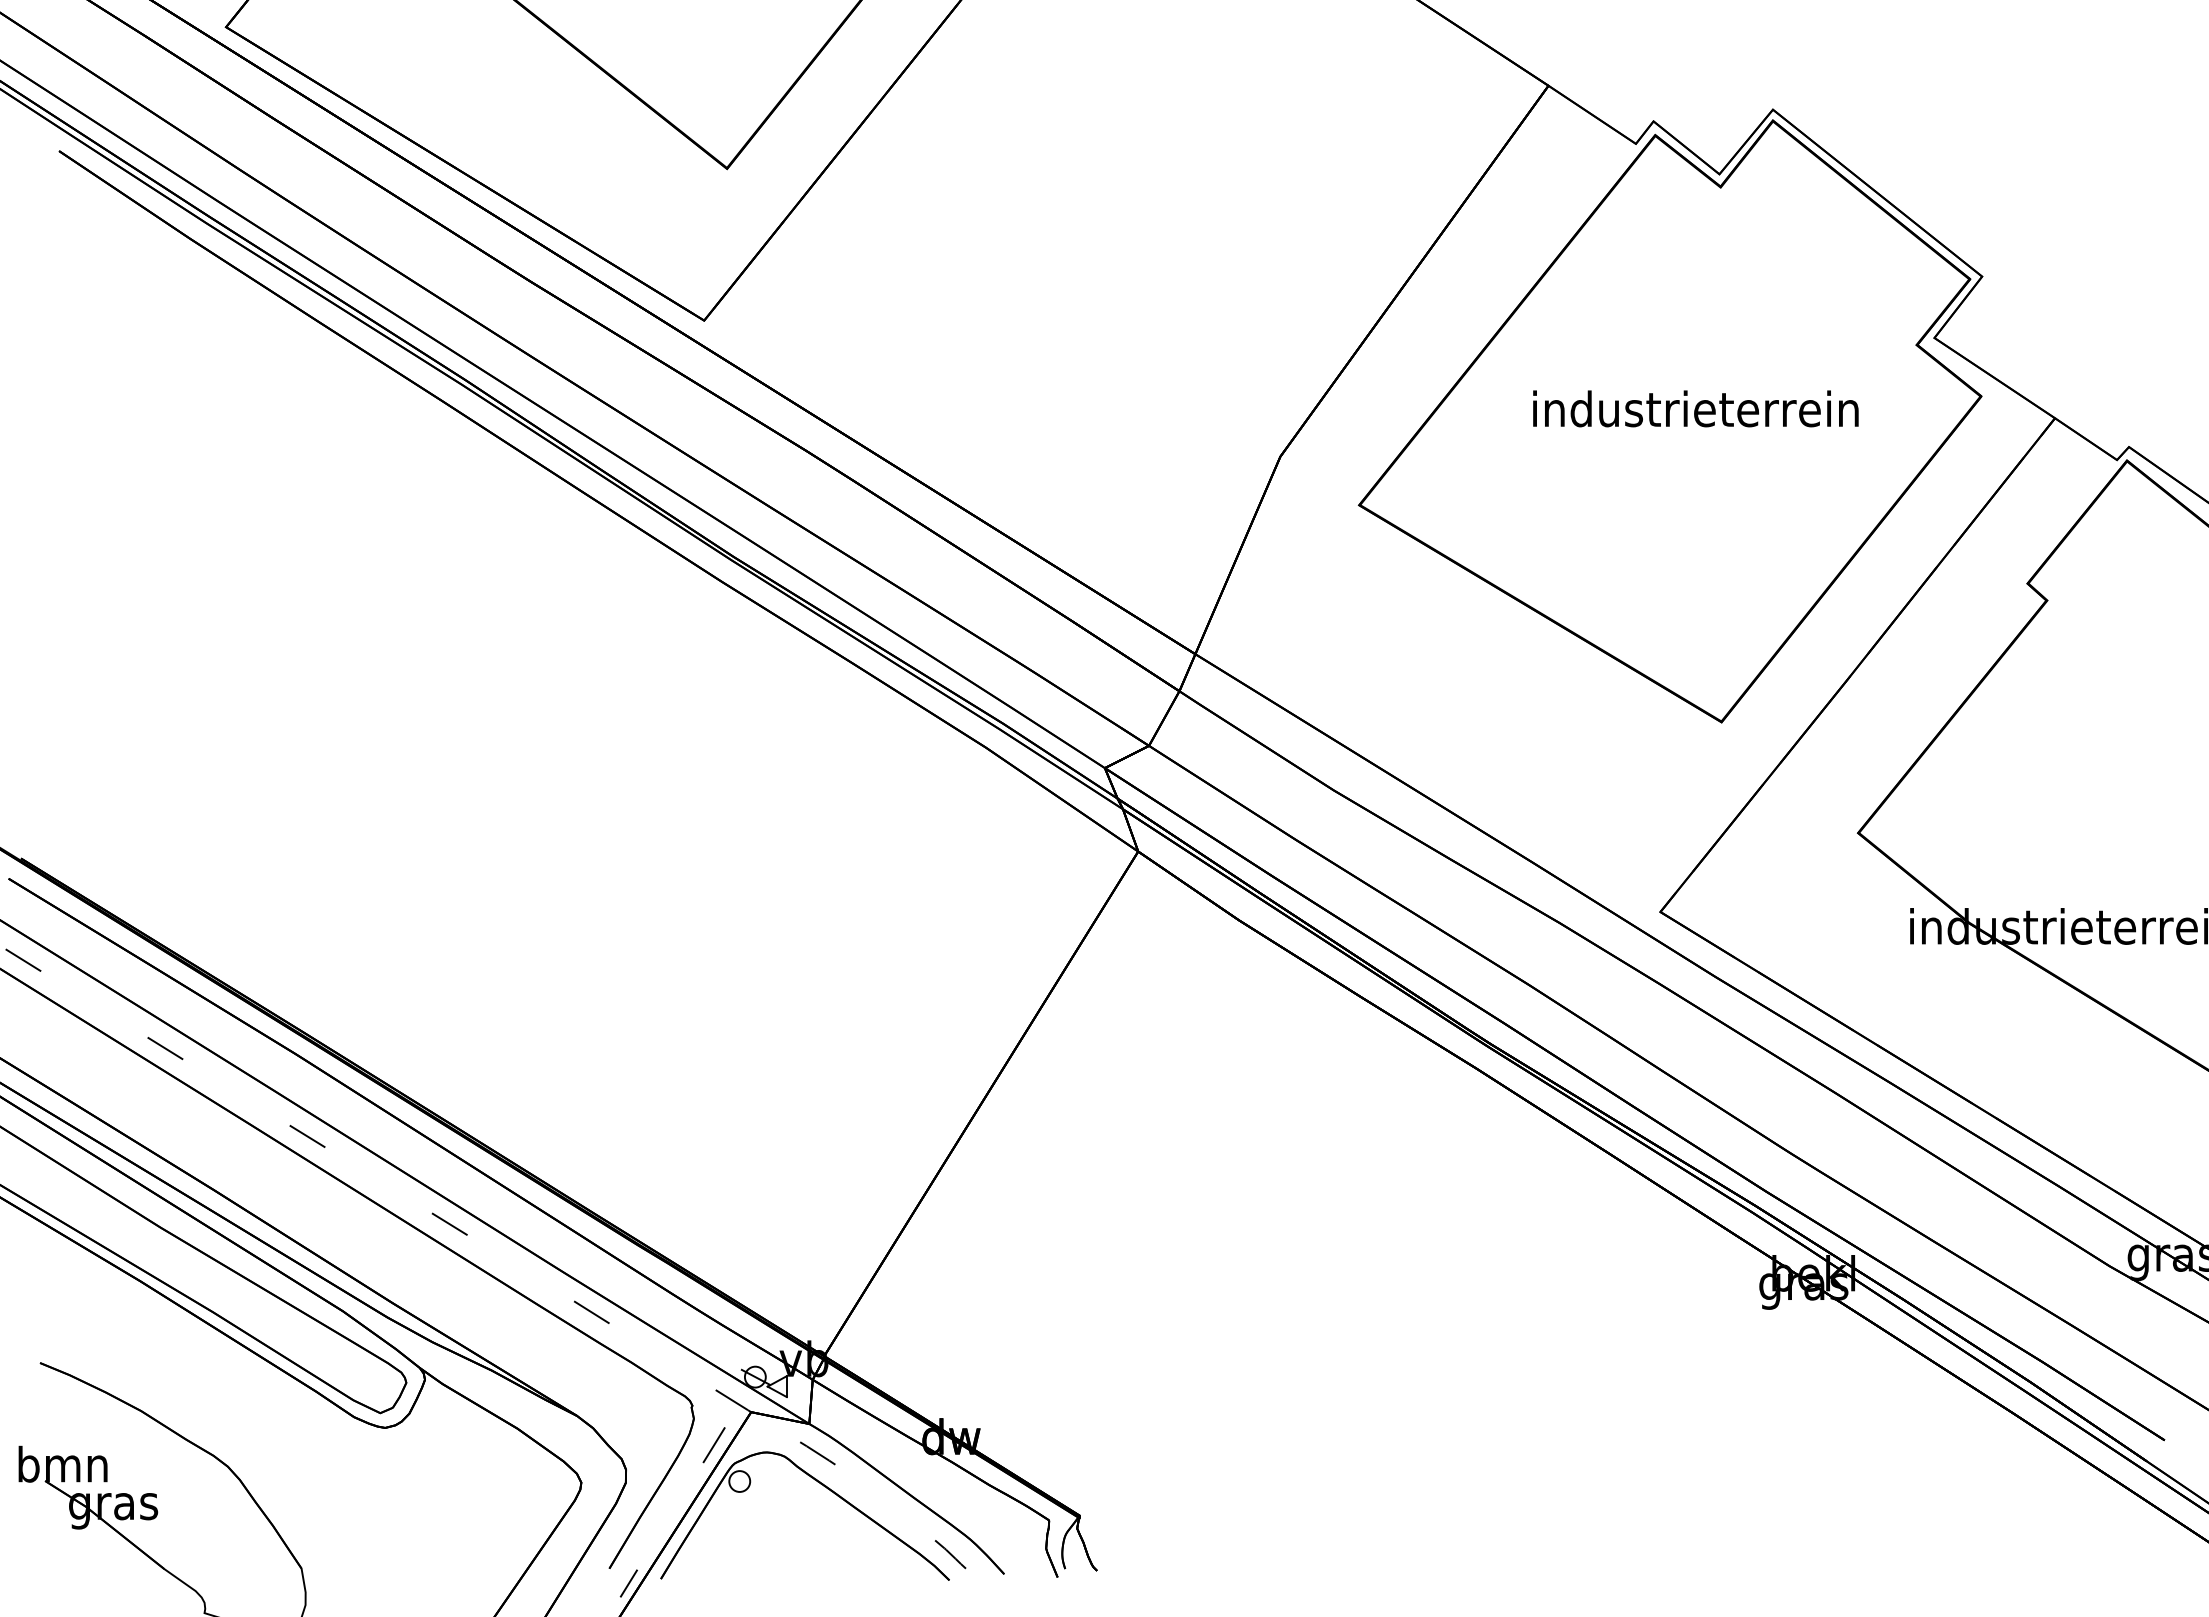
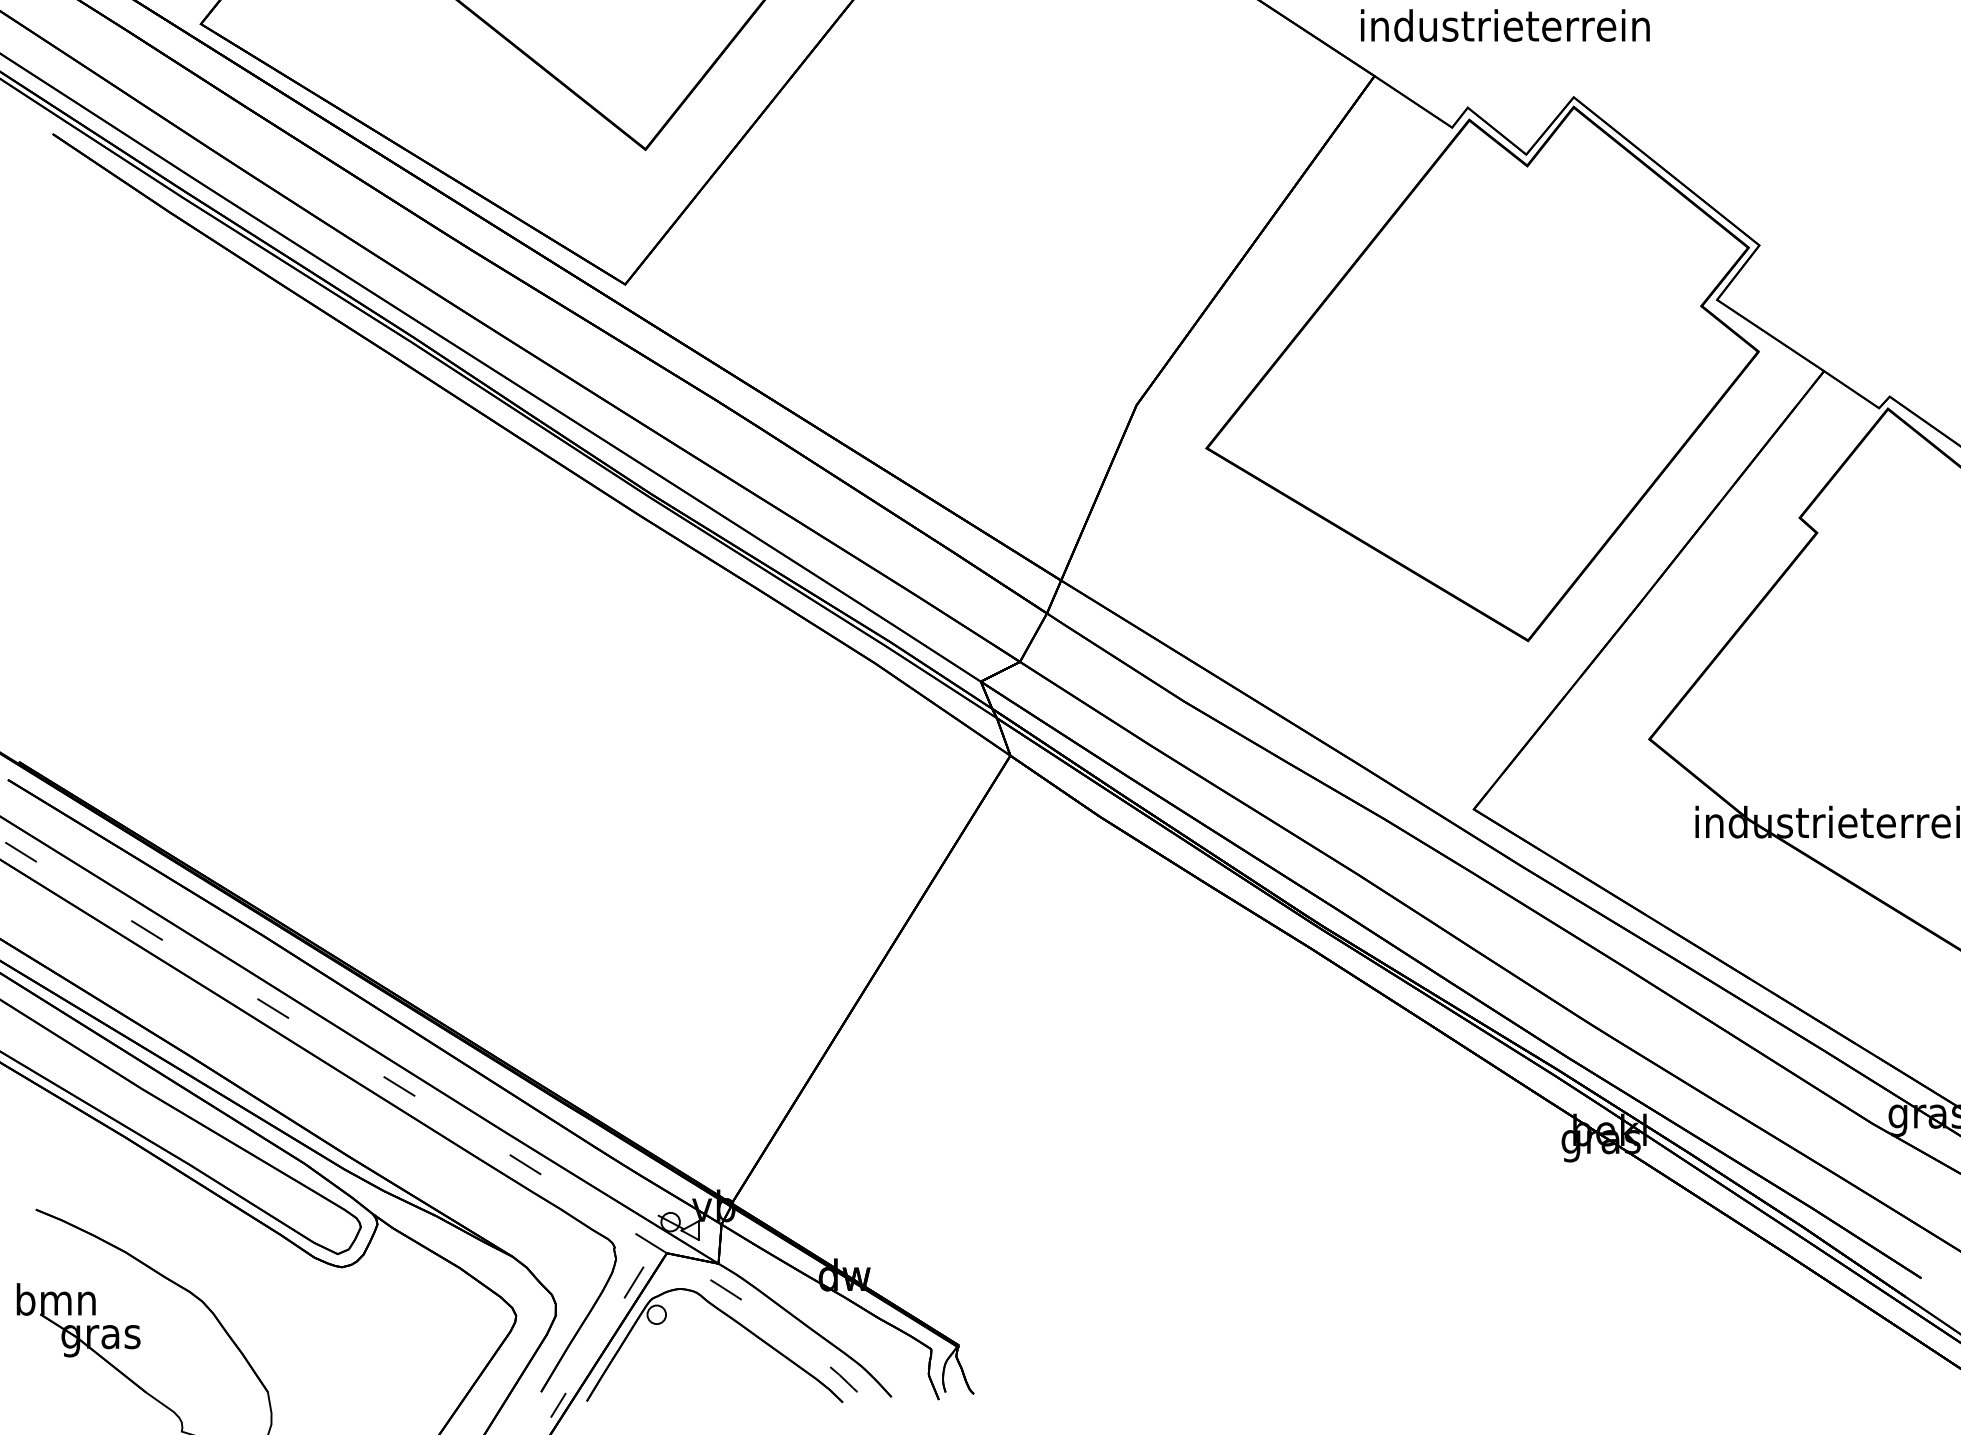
text: (1695, 408) -> (1505, 25), moved

